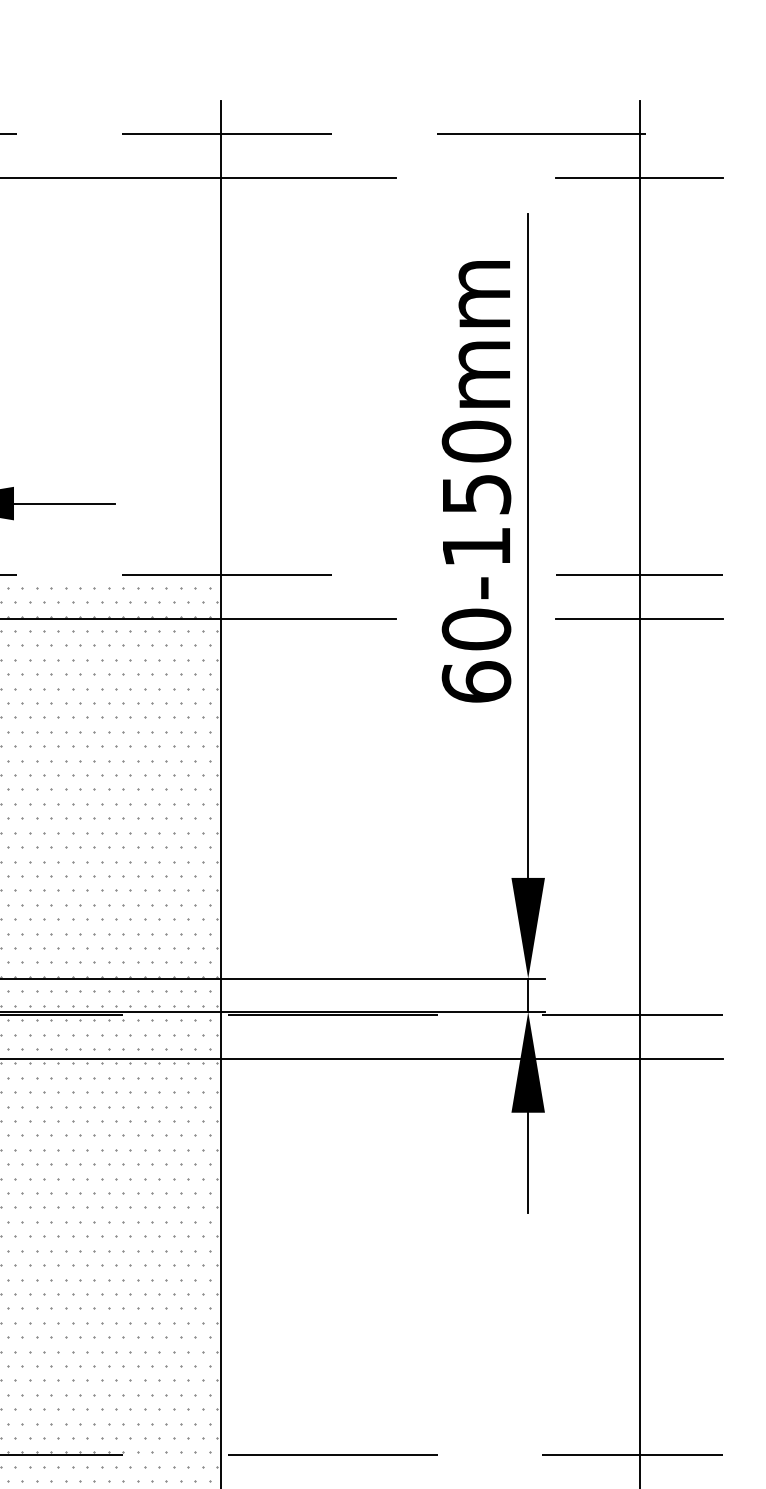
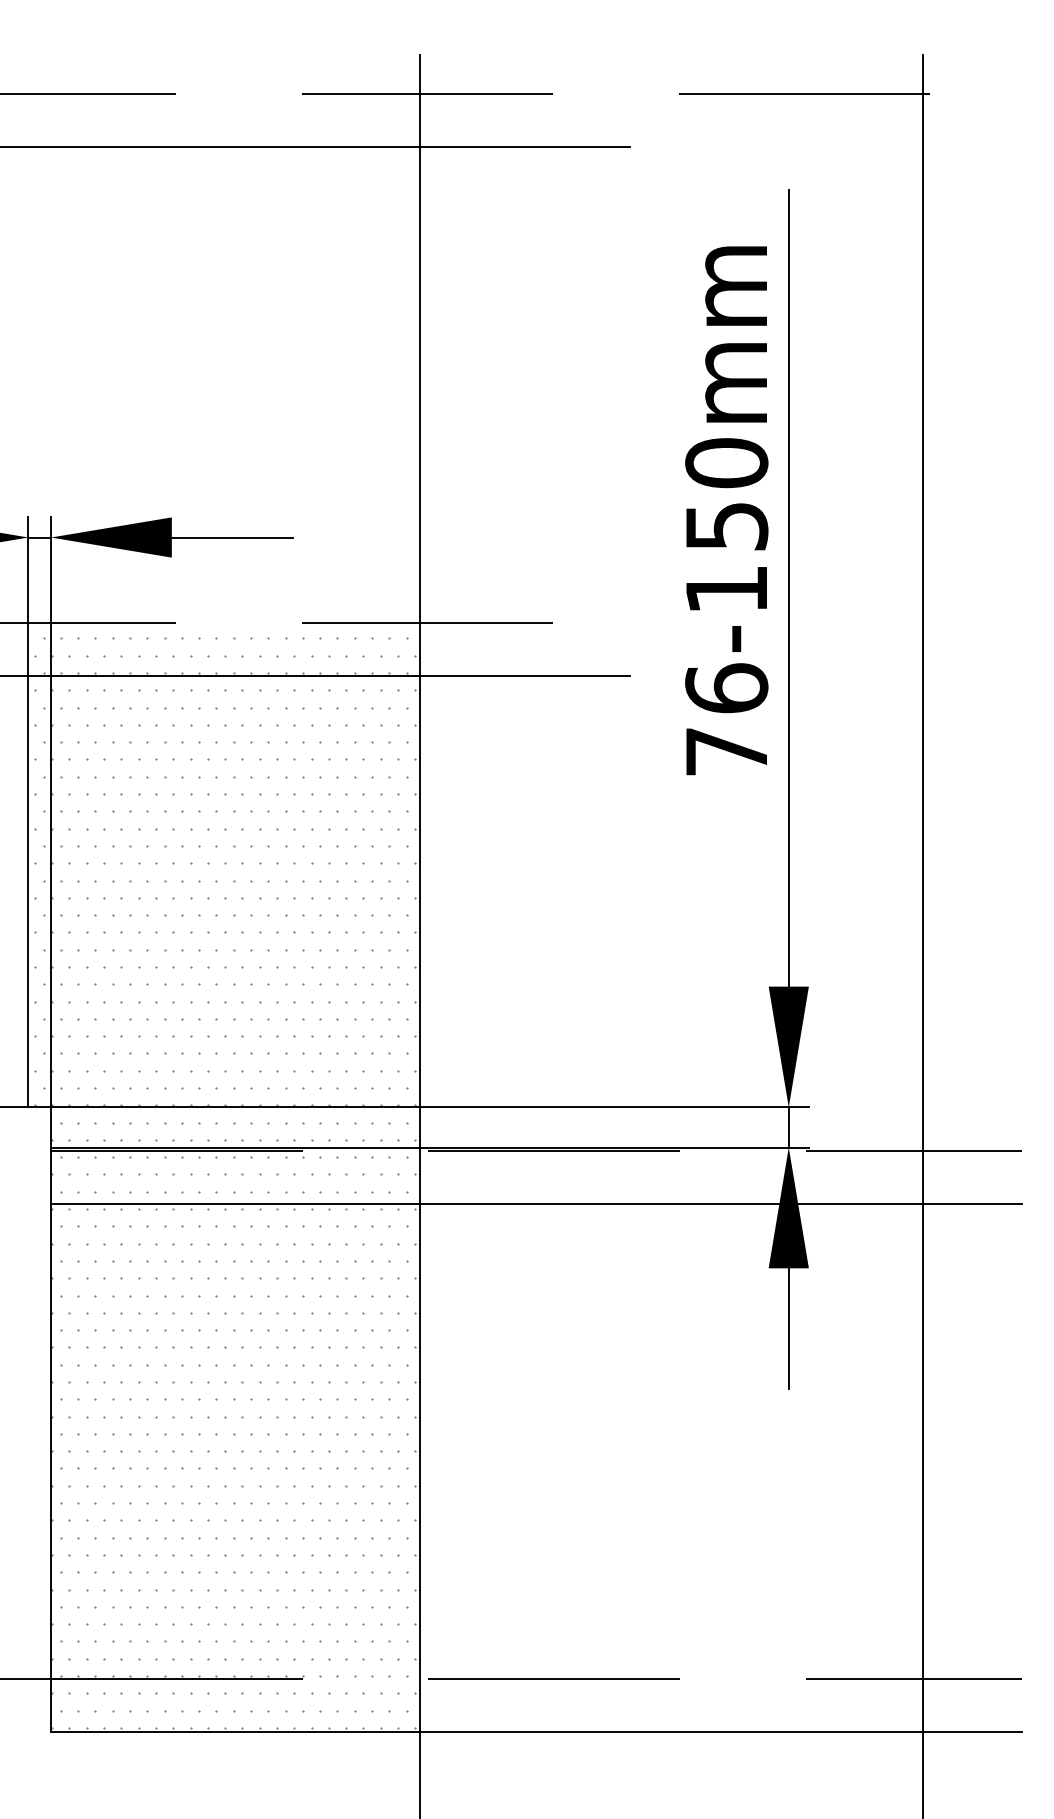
line: (638, 178) -> (921, 147), removed
line: (638, 574) -> (921, 622), removed
line: (638, 618) -> (921, 675), removed
text: (476, 655) -> (726, 719), 60-150mm -> 76-150mm

